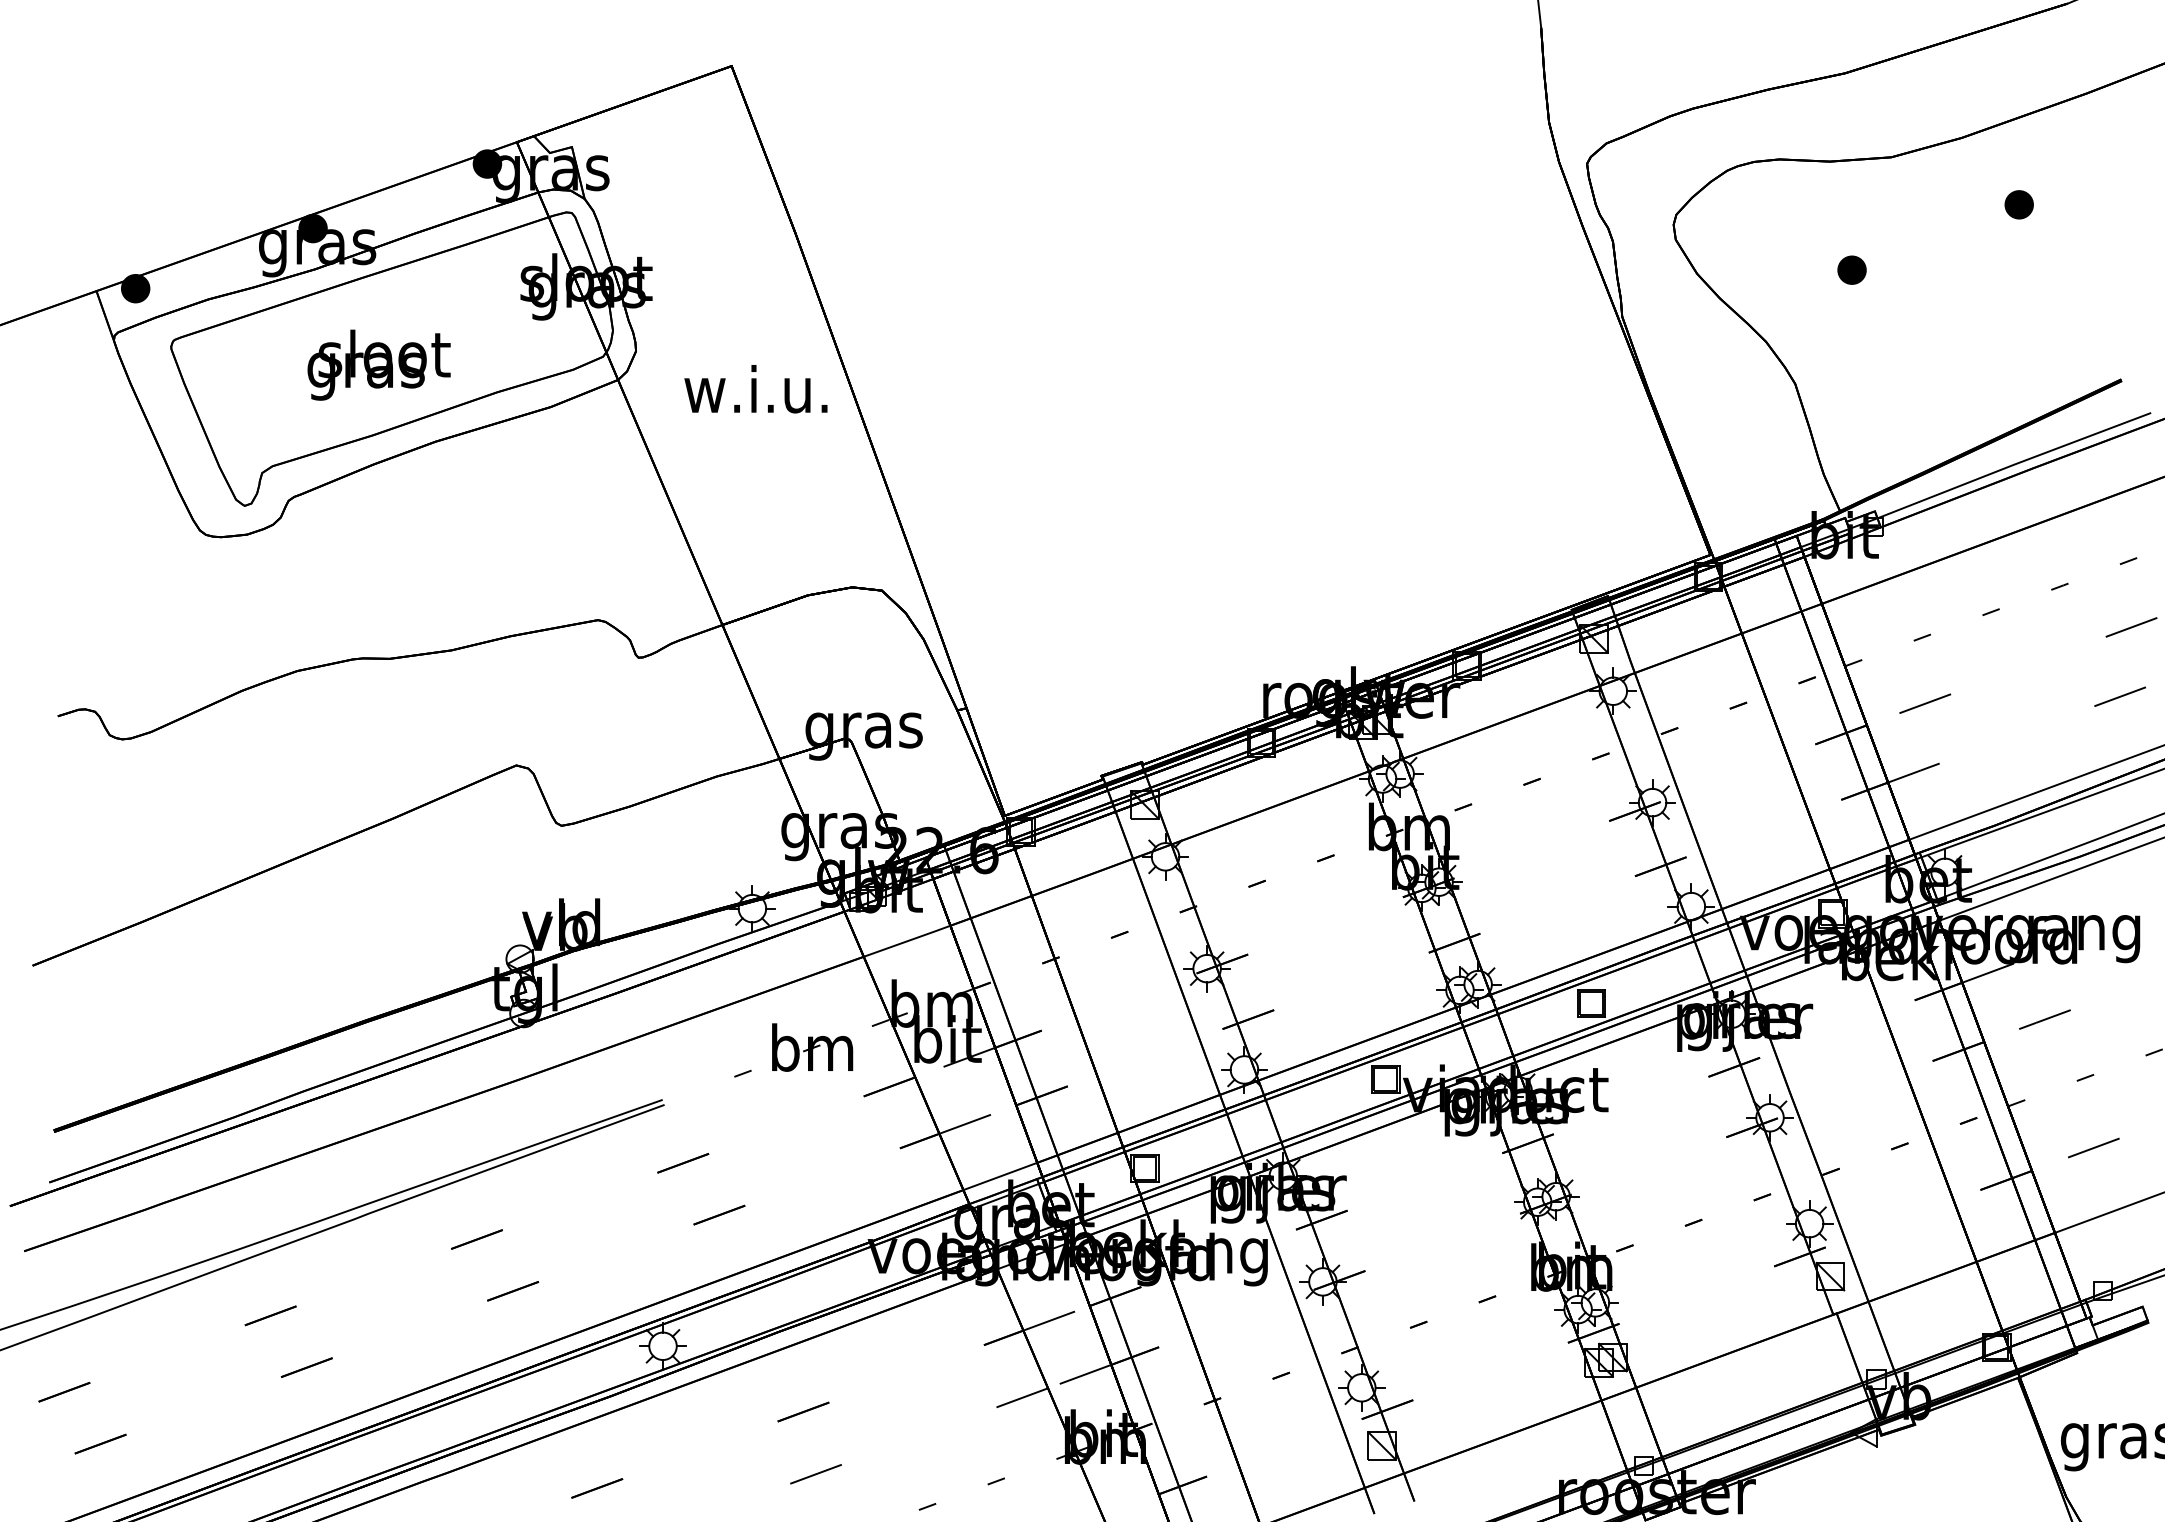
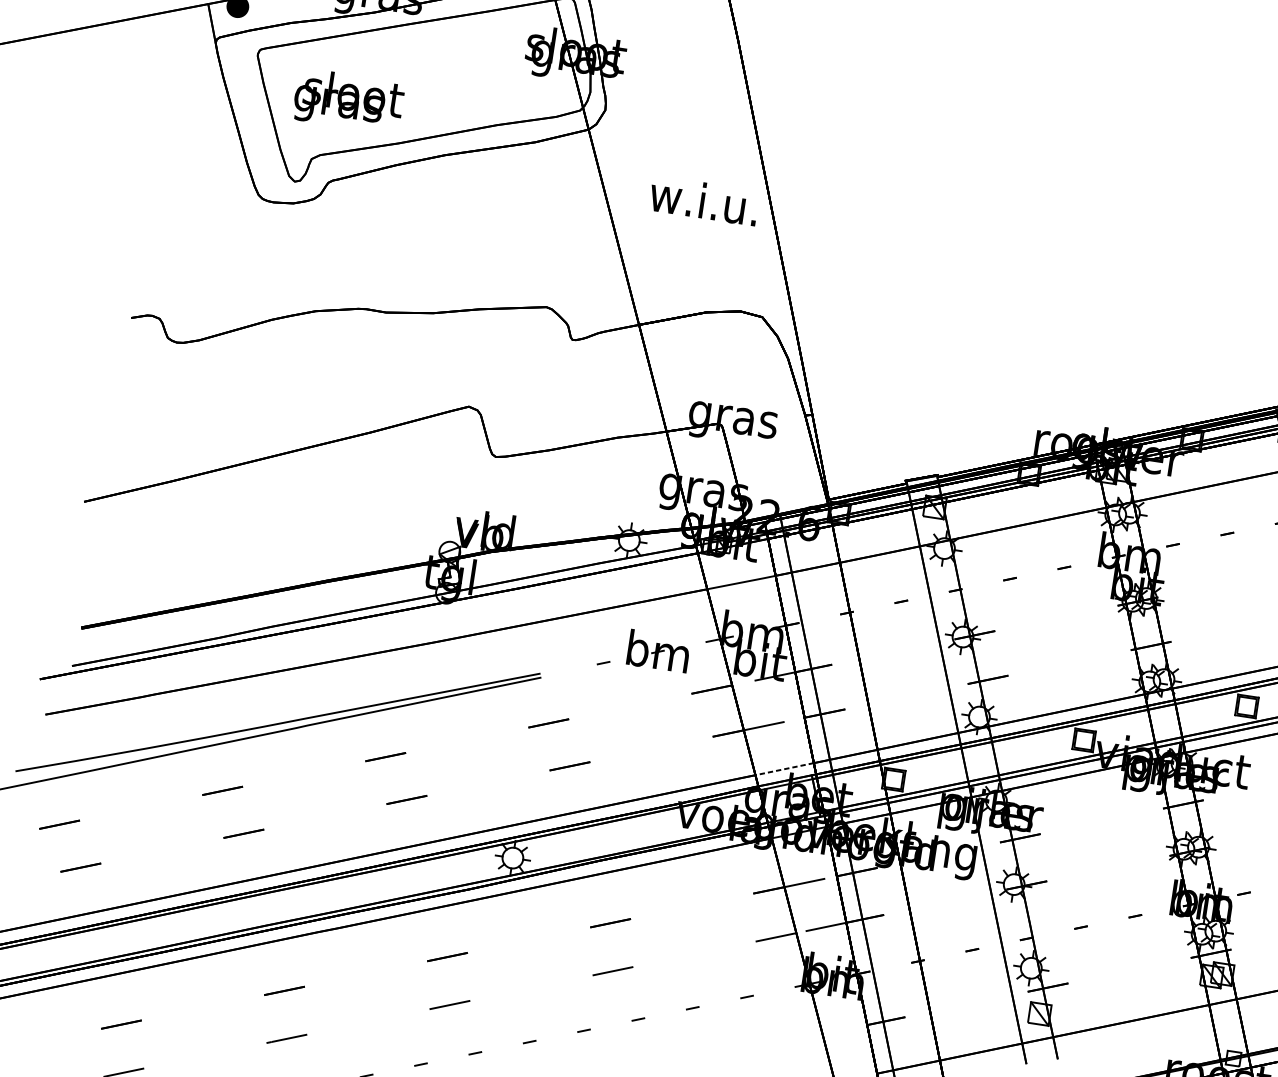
text: (378, 364) -> (348, 100), moved
text: (755, 389) -> (703, 201), moved
line: (999, 1176) -> (784, 769), solid -> dashed

